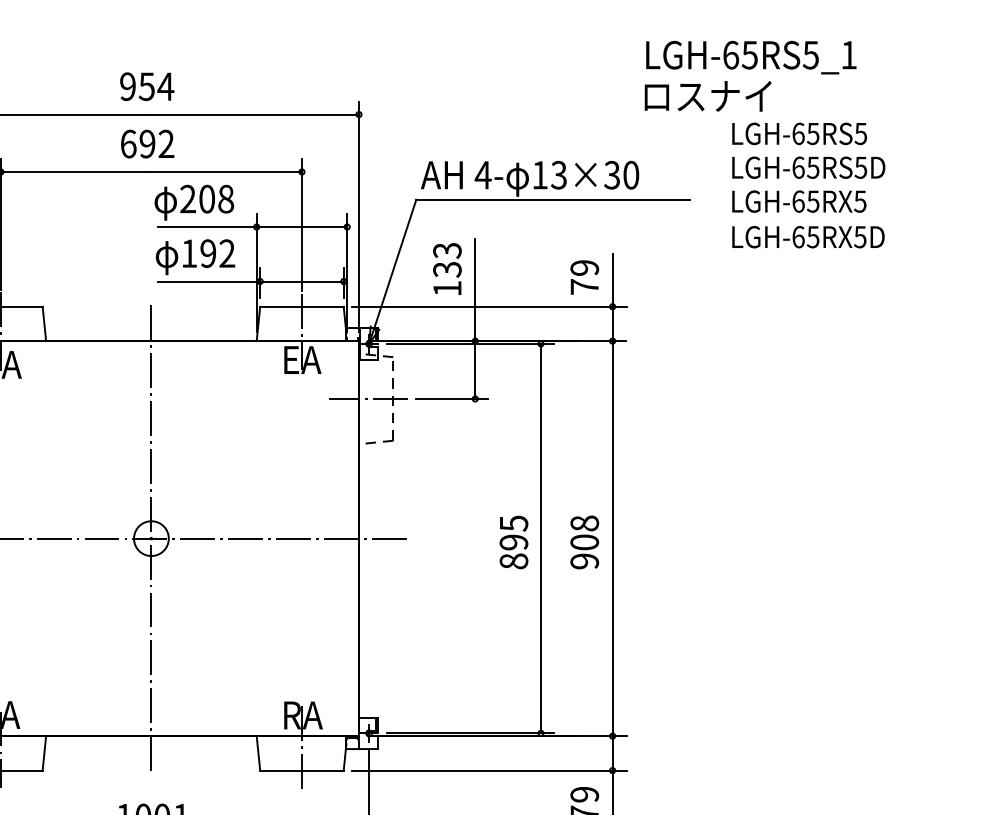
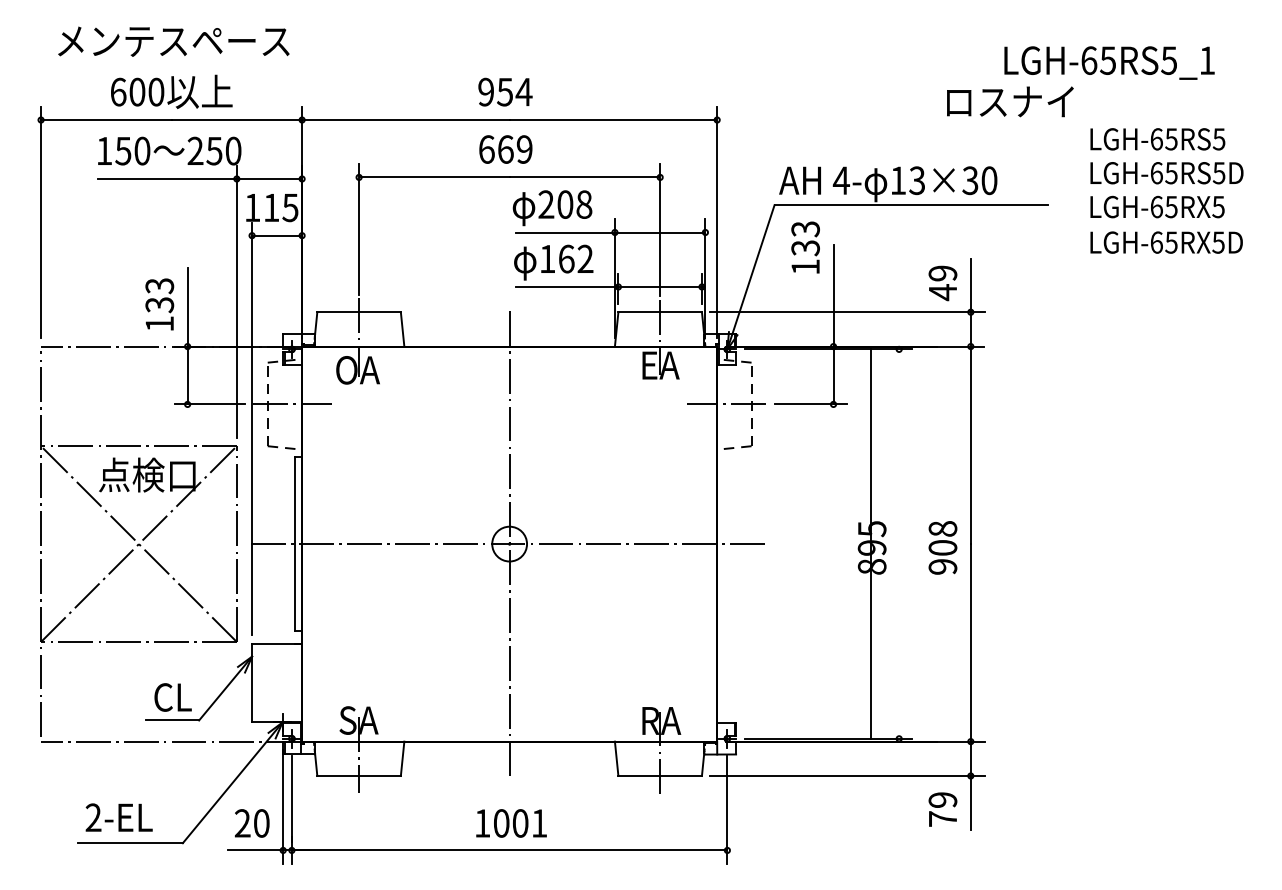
text: (708, 96) -> (1010, 101), moved
text: (157, 144) -> (515, 149), 692 -> 669
text: (208, 253) -> (566, 258), 192 -> 162
text: (447, 269) -> (805, 247), moved
text: (584, 287) -> (942, 292), 79 -> 49
line: (541, 538) -> (871, 543), moved

